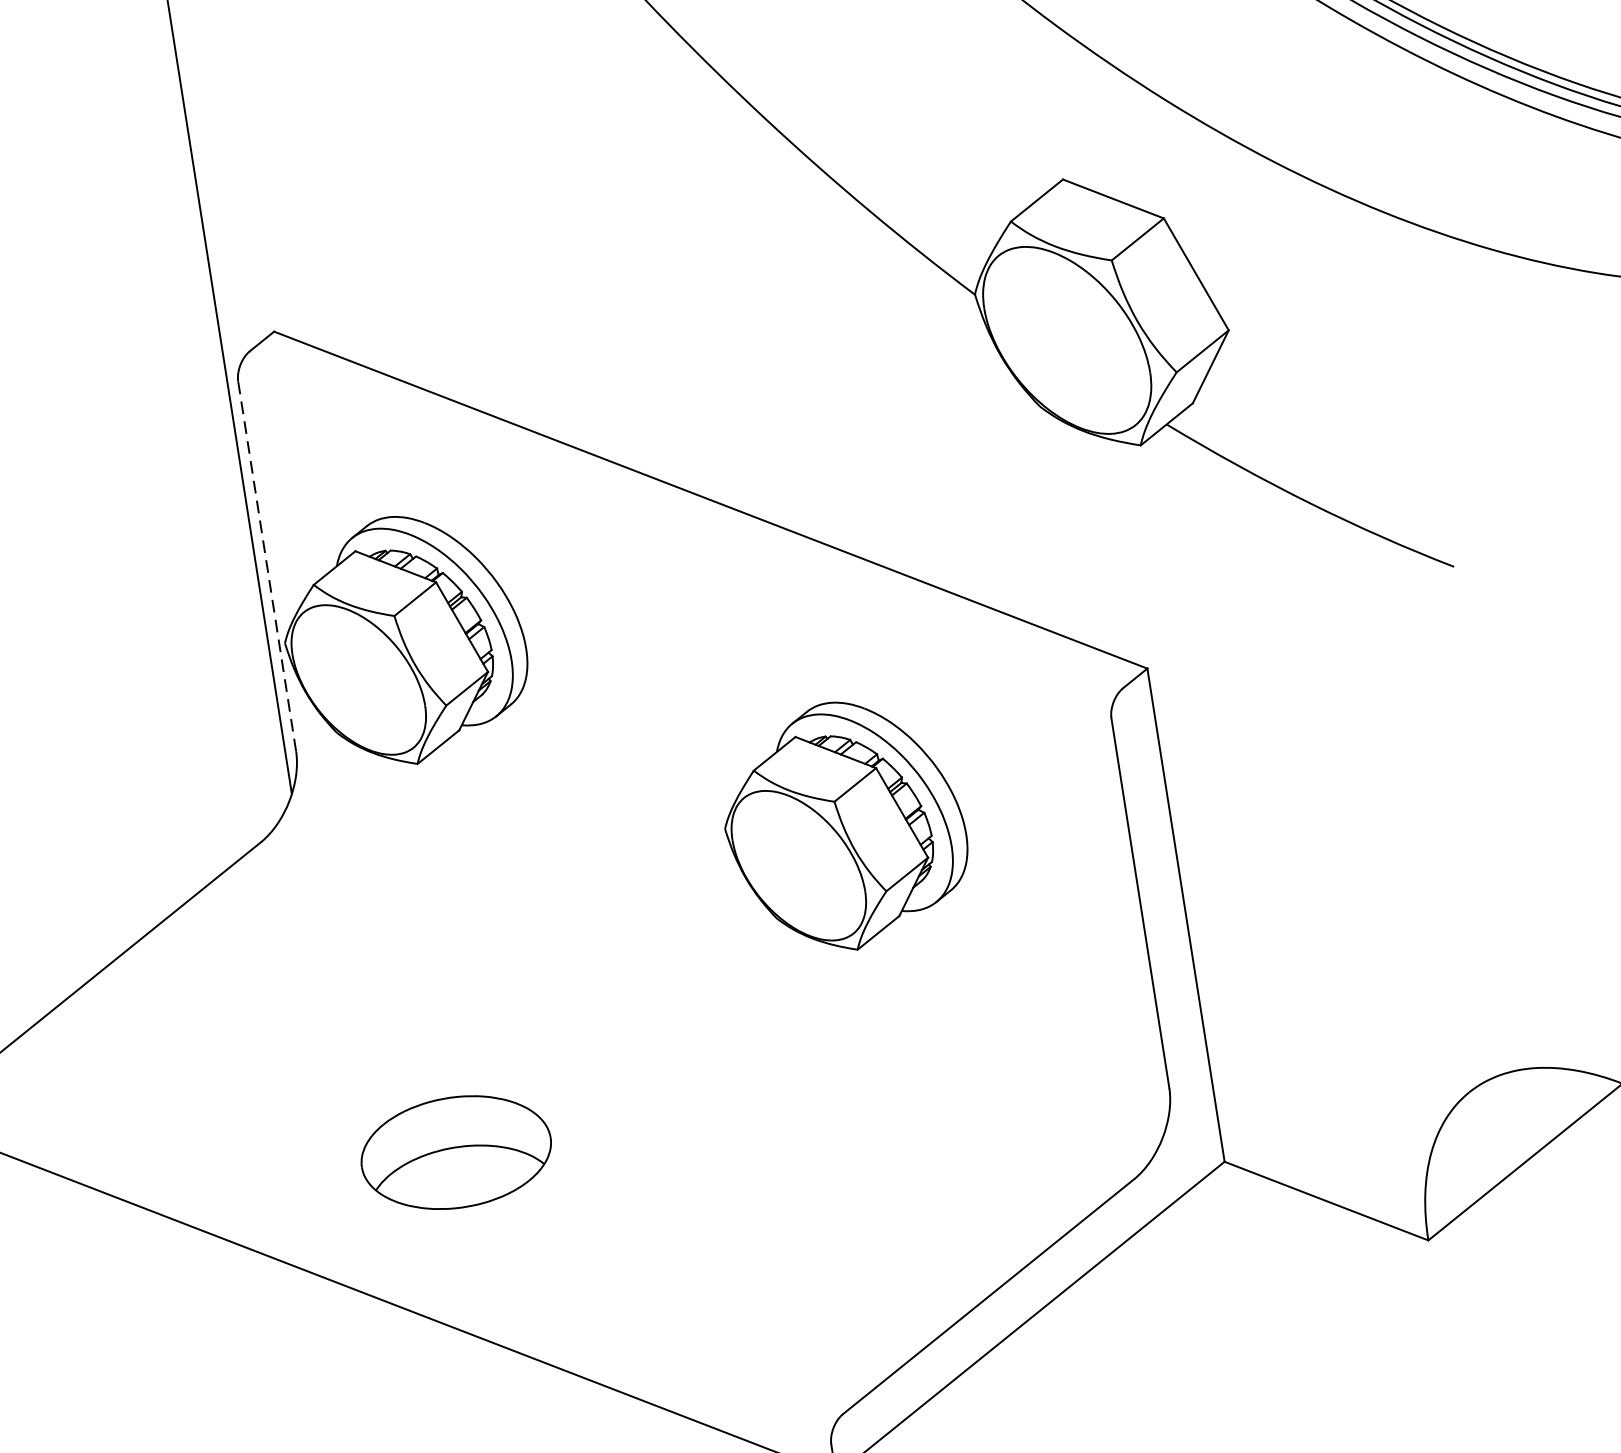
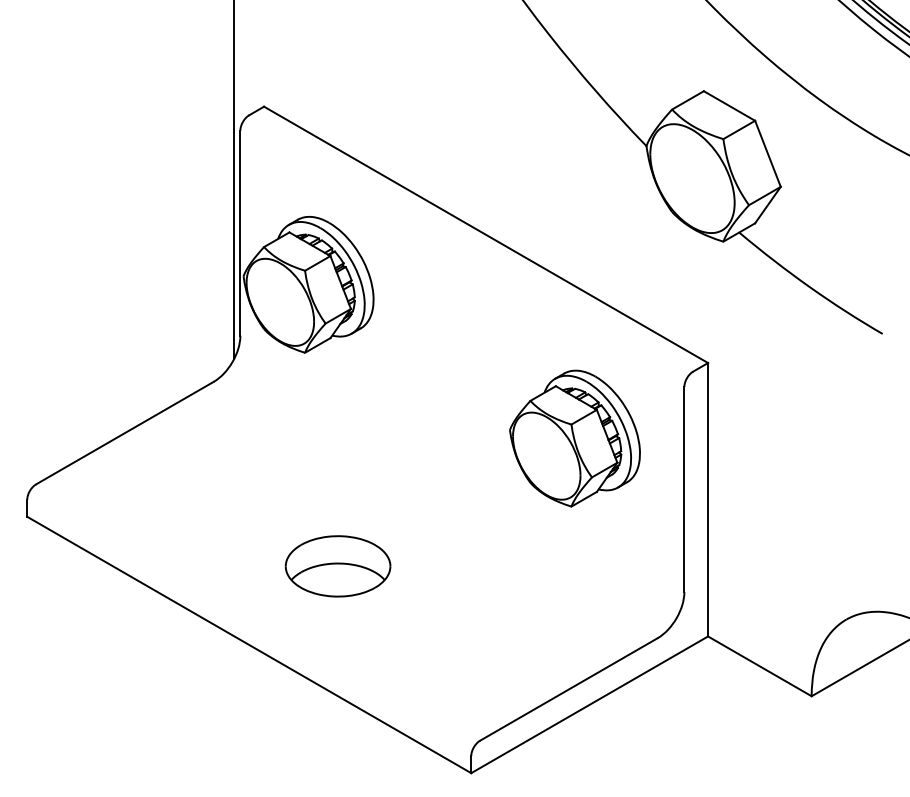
line: (267, 567) -> (240, 233), dashed -> solid
part: (843, 826) -> (574, 438), moved
part: (455, 1152) -> (337, 566), moved

